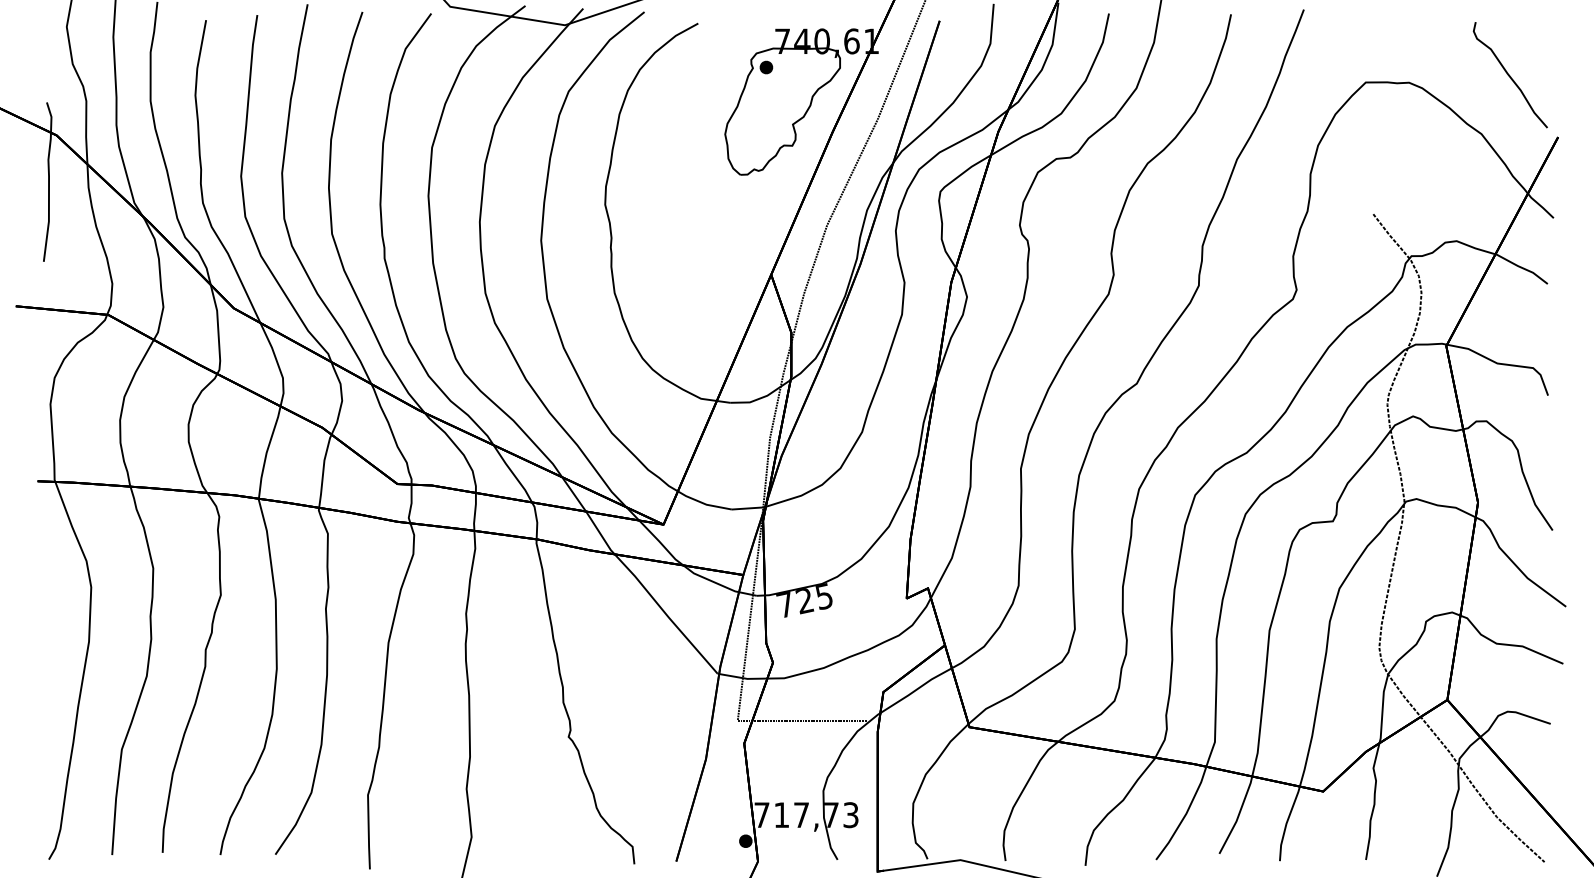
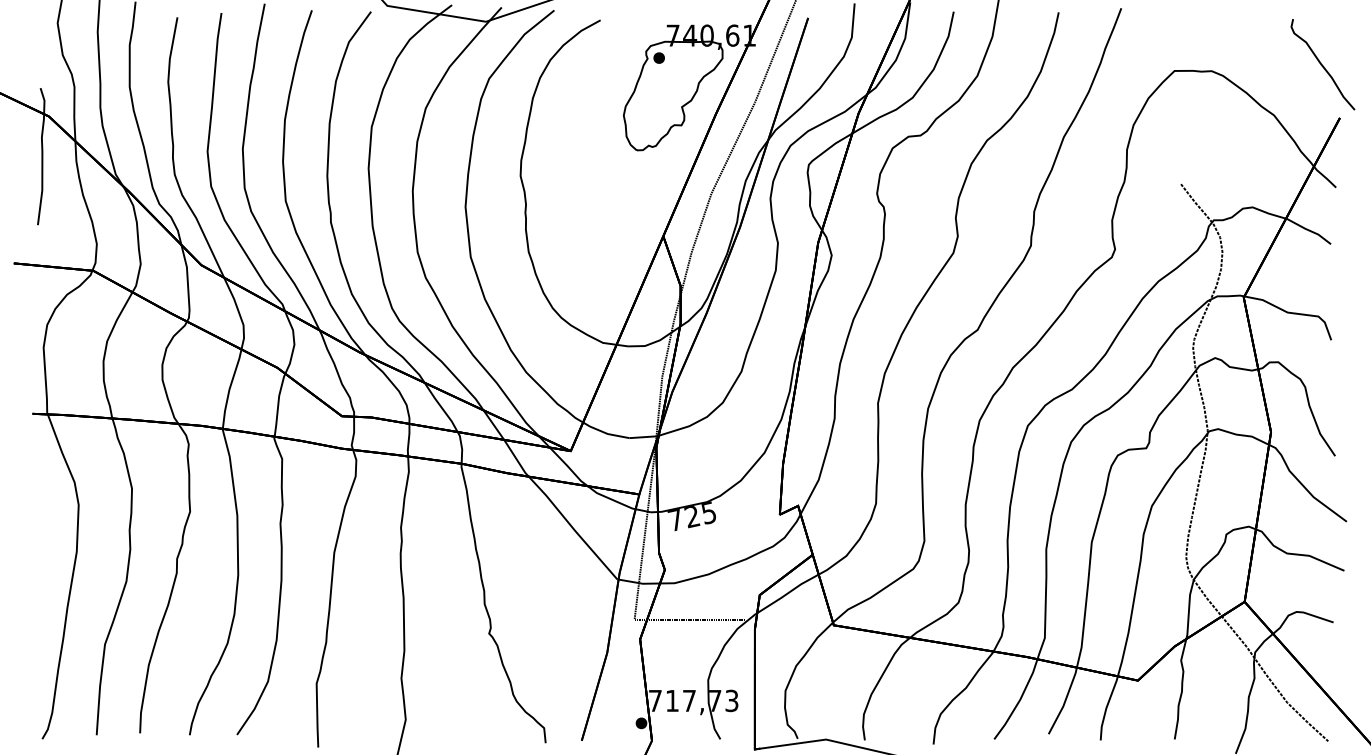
curve: (1509, 75) -> (1322, 64), moved

